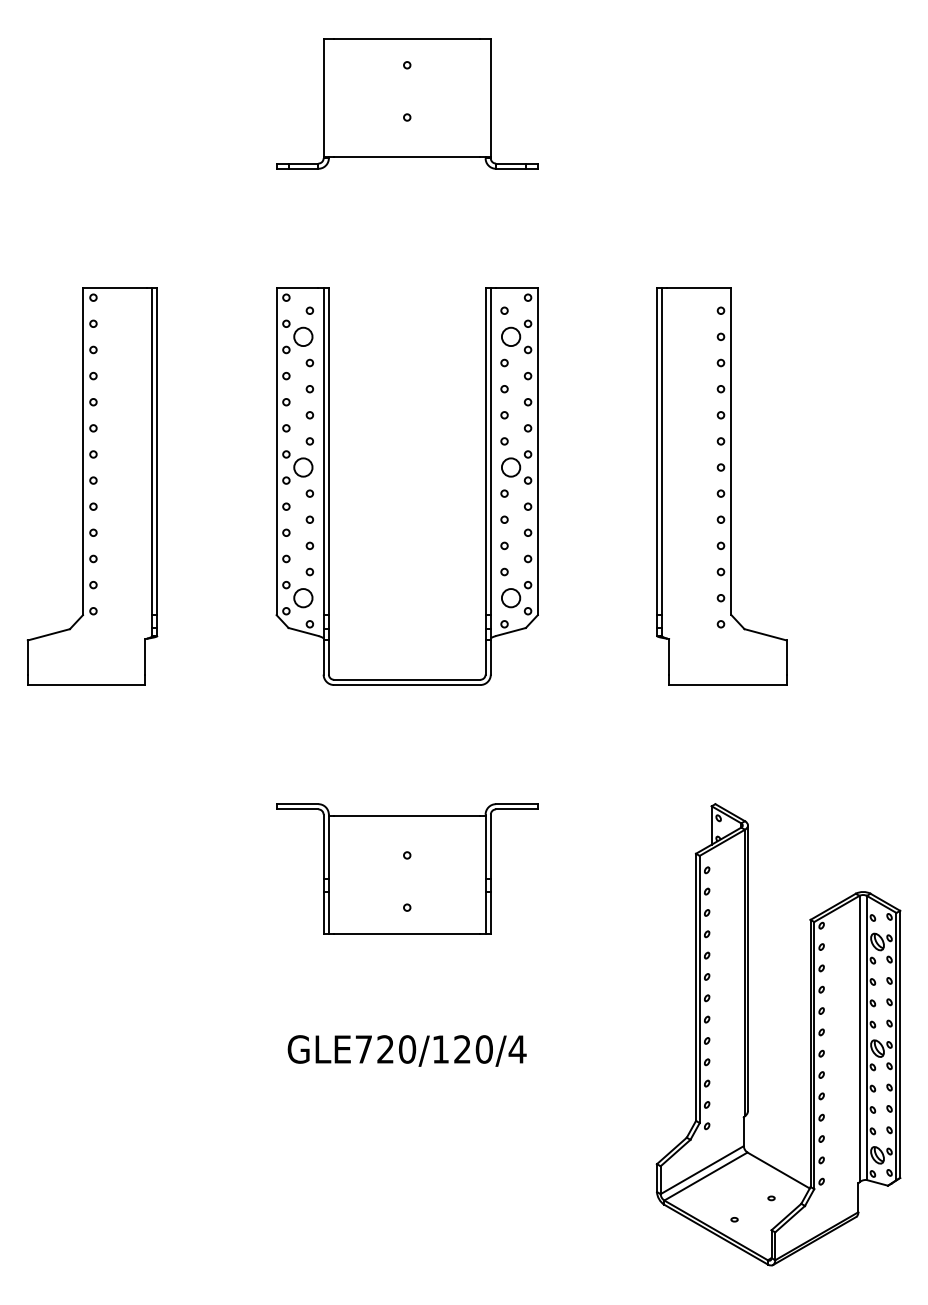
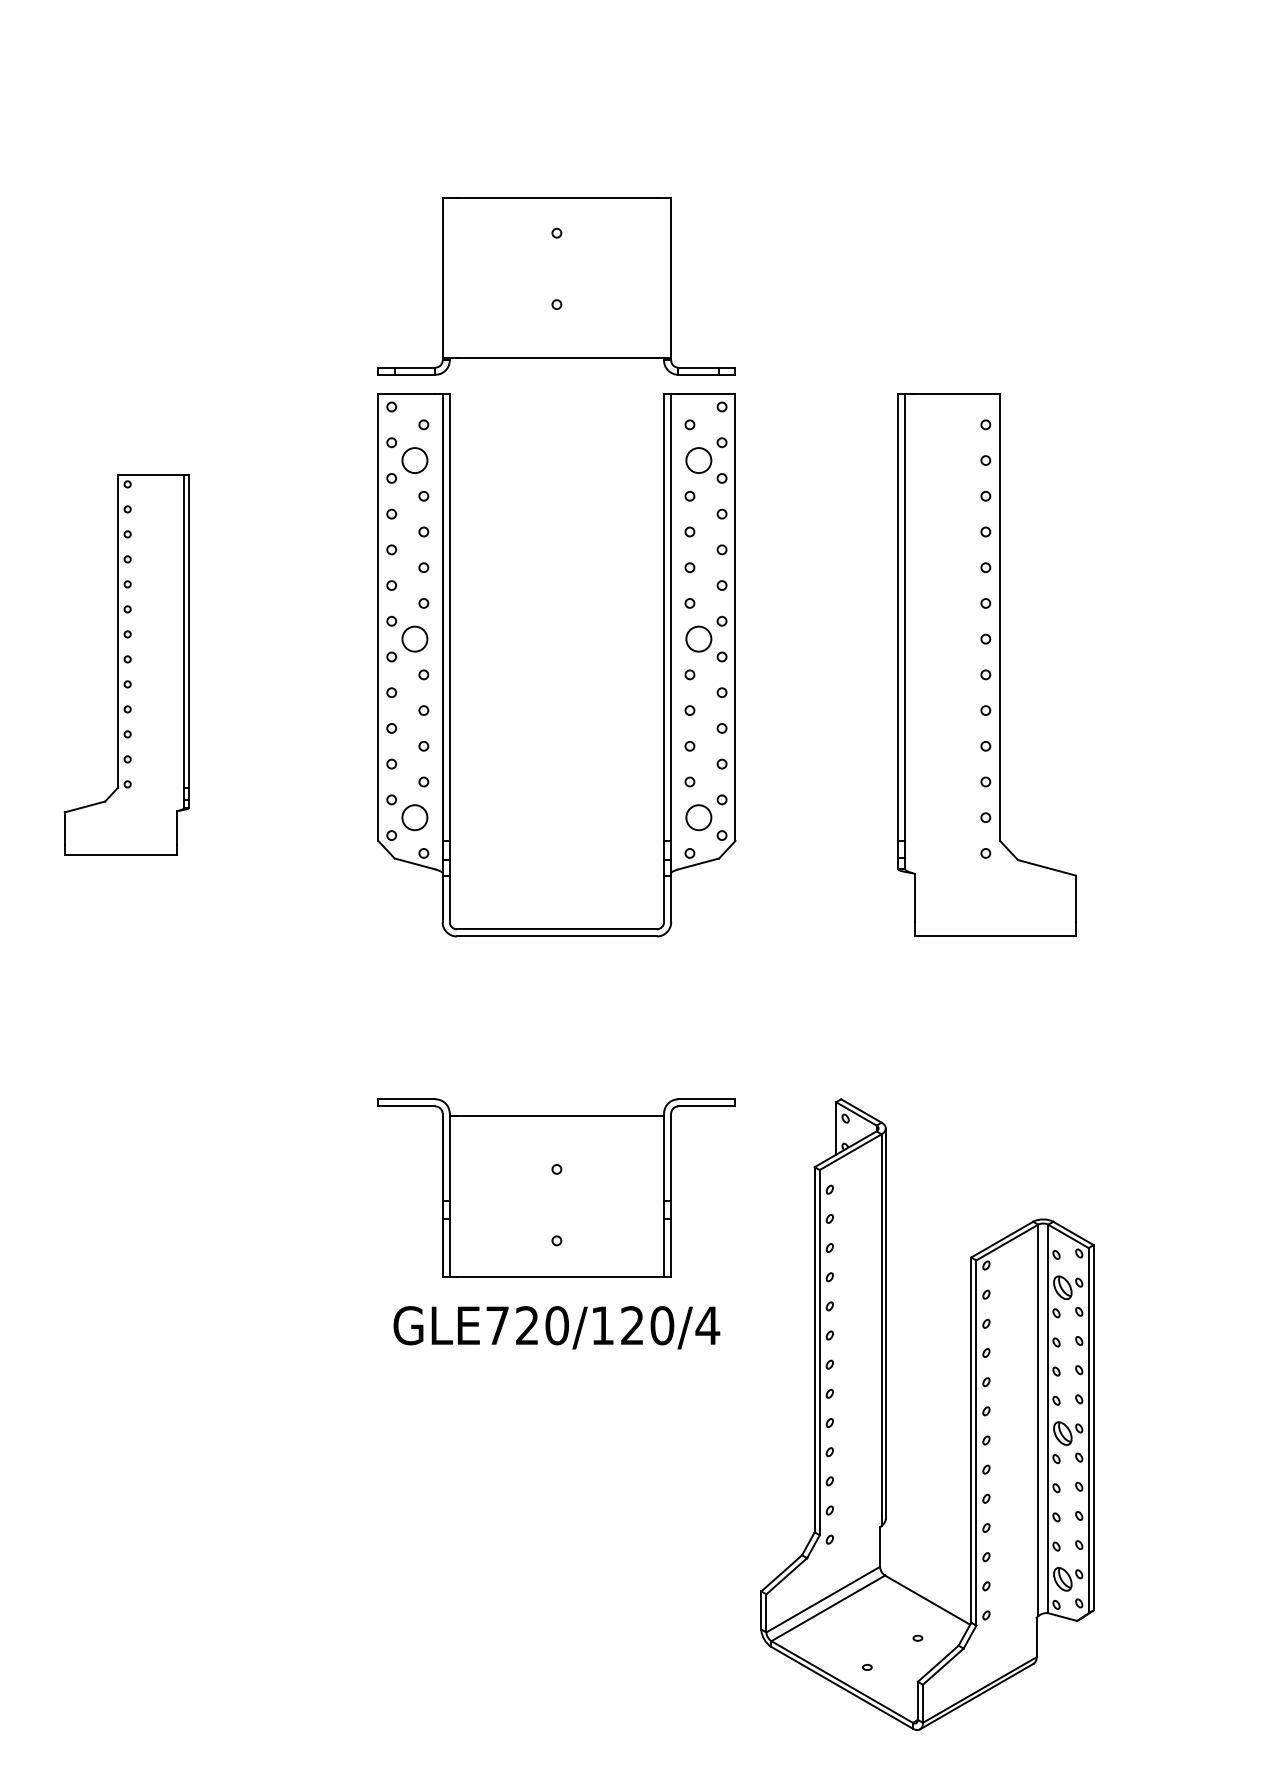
part: (406, 104) -> (556, 286), moved
part: (92, 486) -> (126, 664), size x0.7
part: (748, 1034) -> (886, 1414), moved
text: (406, 1050) -> (556, 1327), moved

